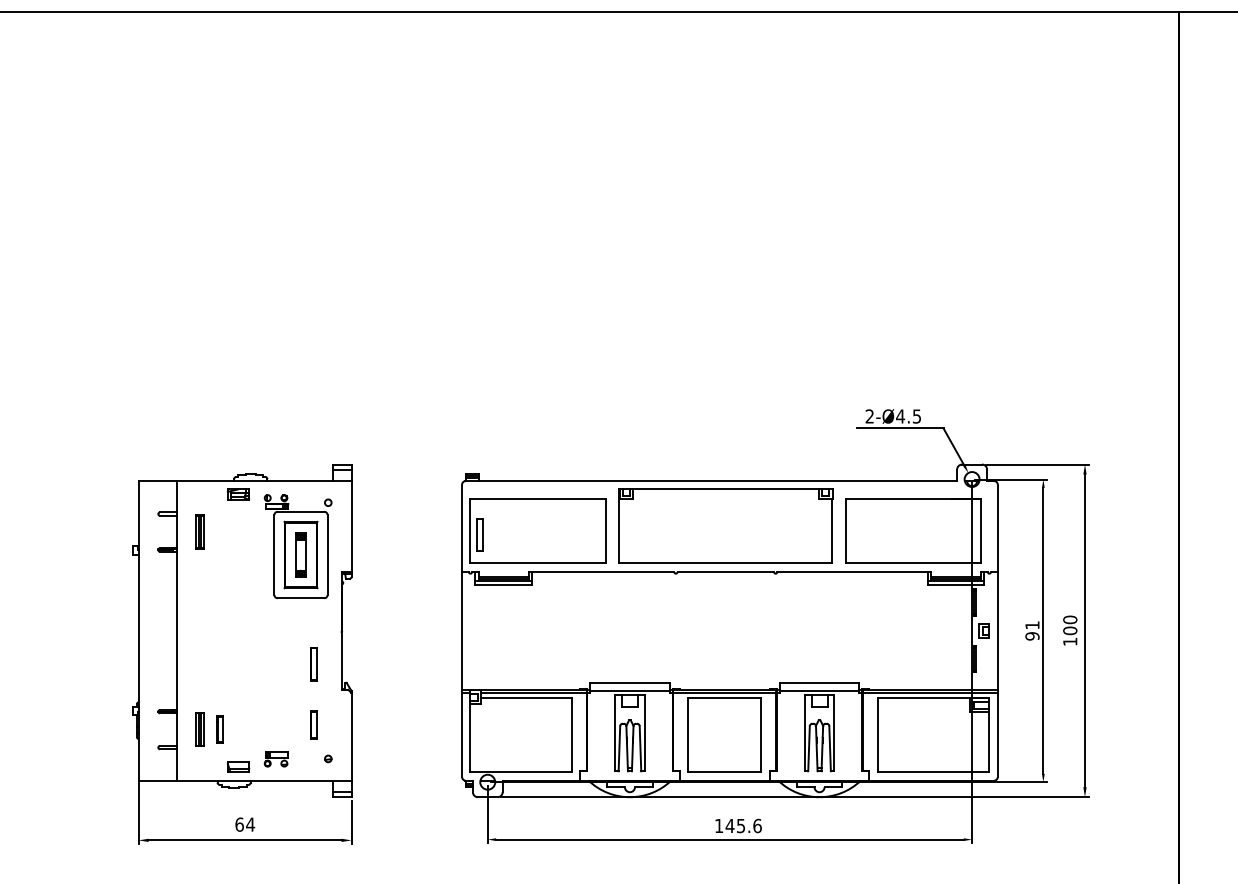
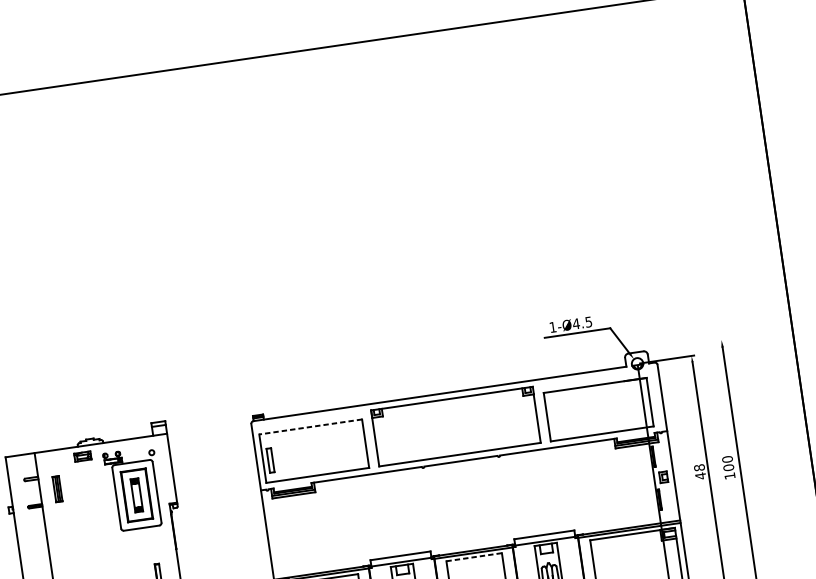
text: (869, 416) -> (552, 327), 2-Ø4.5 -> 1-Ø4.5
line: (1036, 464) -> (684, 345), removed
line: (538, 499) -> (310, 426), solid -> dashed
text: (1032, 630) -> (700, 471), 91 -> 48
line: (724, 698) -> (473, 557), solid -> dashed

